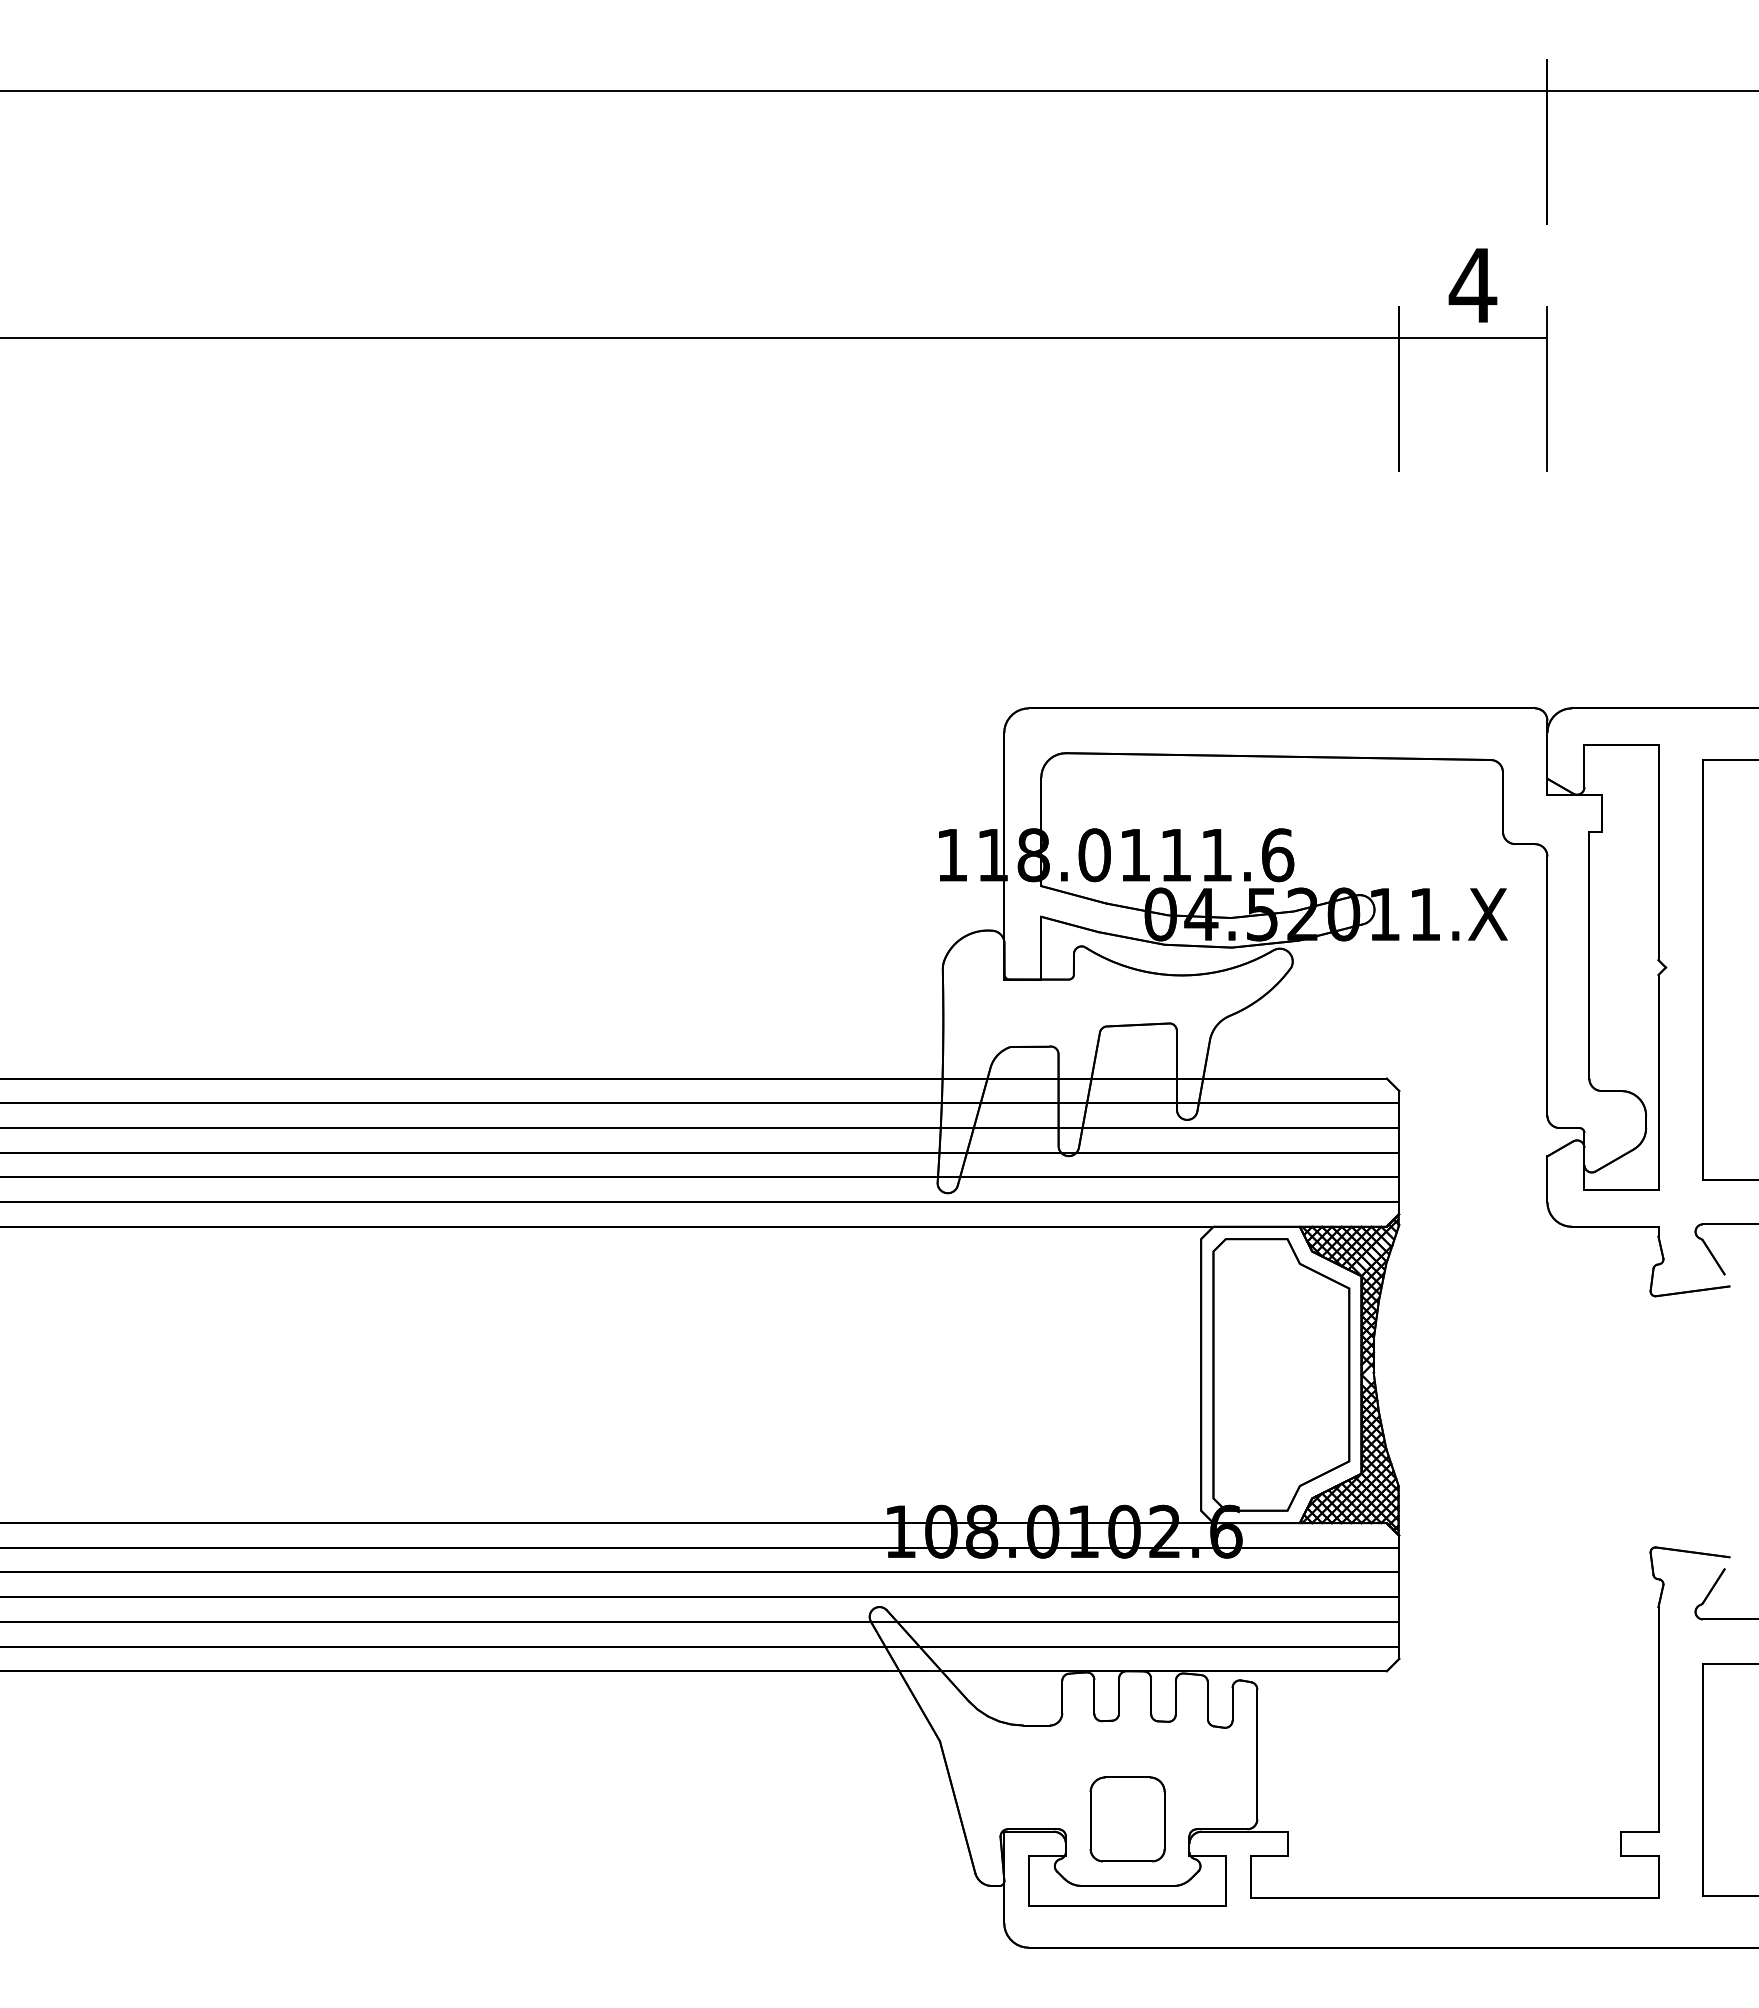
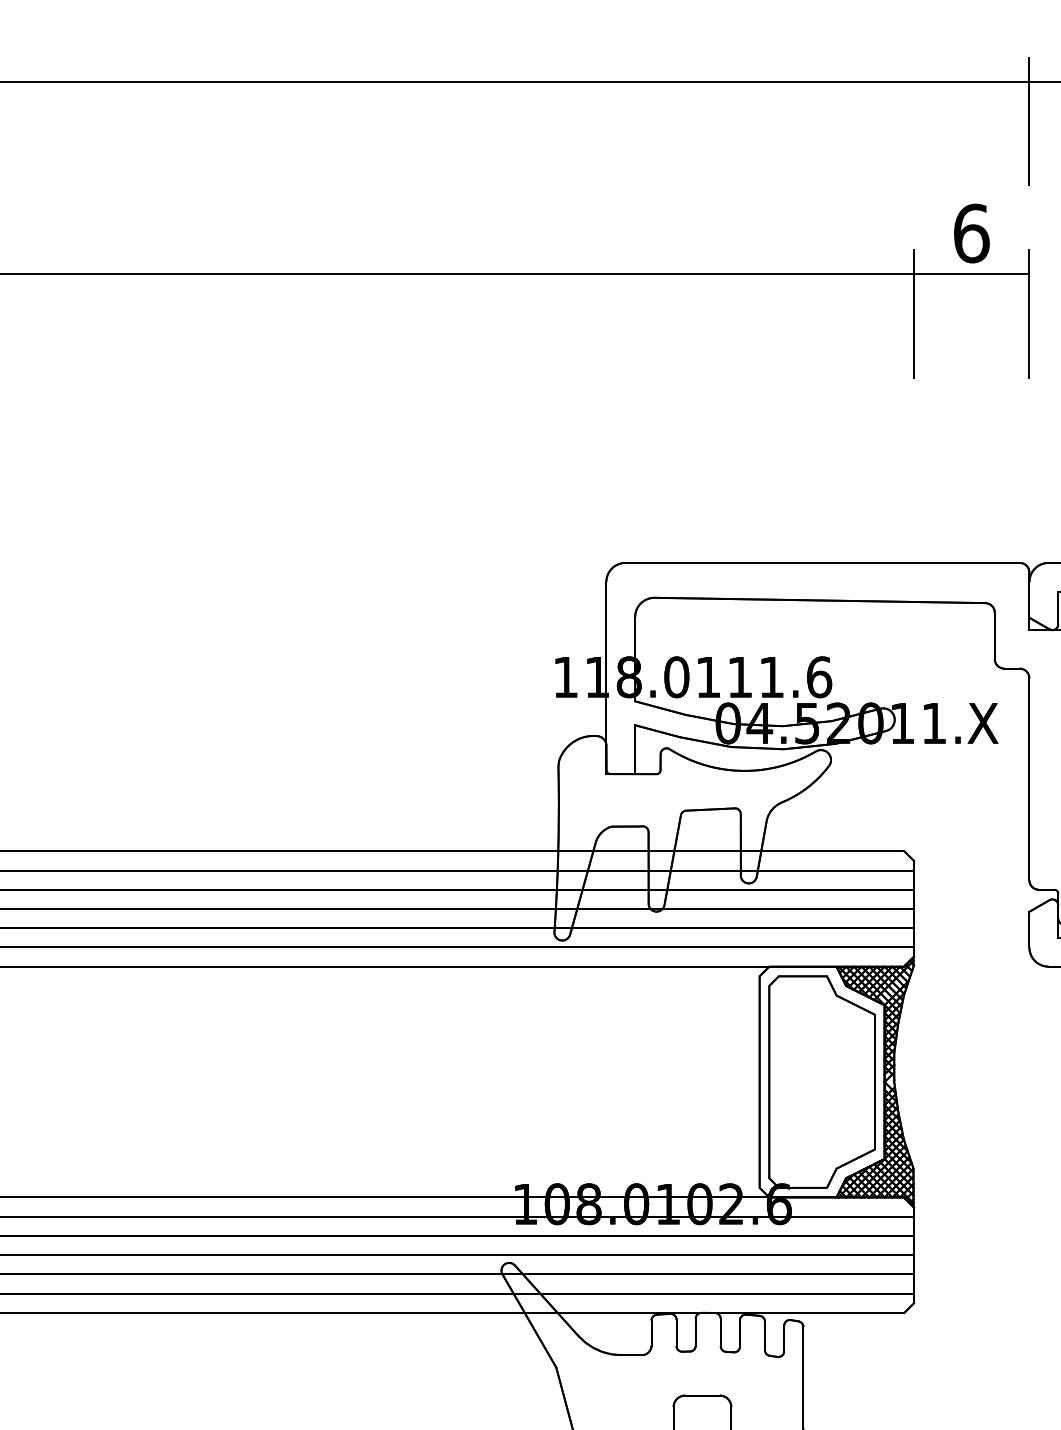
text: (1472, 285) -> (971, 233), 4 -> 6

